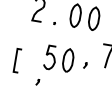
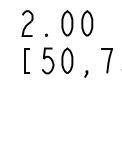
part: (59, 58) -> (57, 60), moved
line: (16, 60) -> (25, 60), moved
line: (38, 81) -> (39, 99), removed

